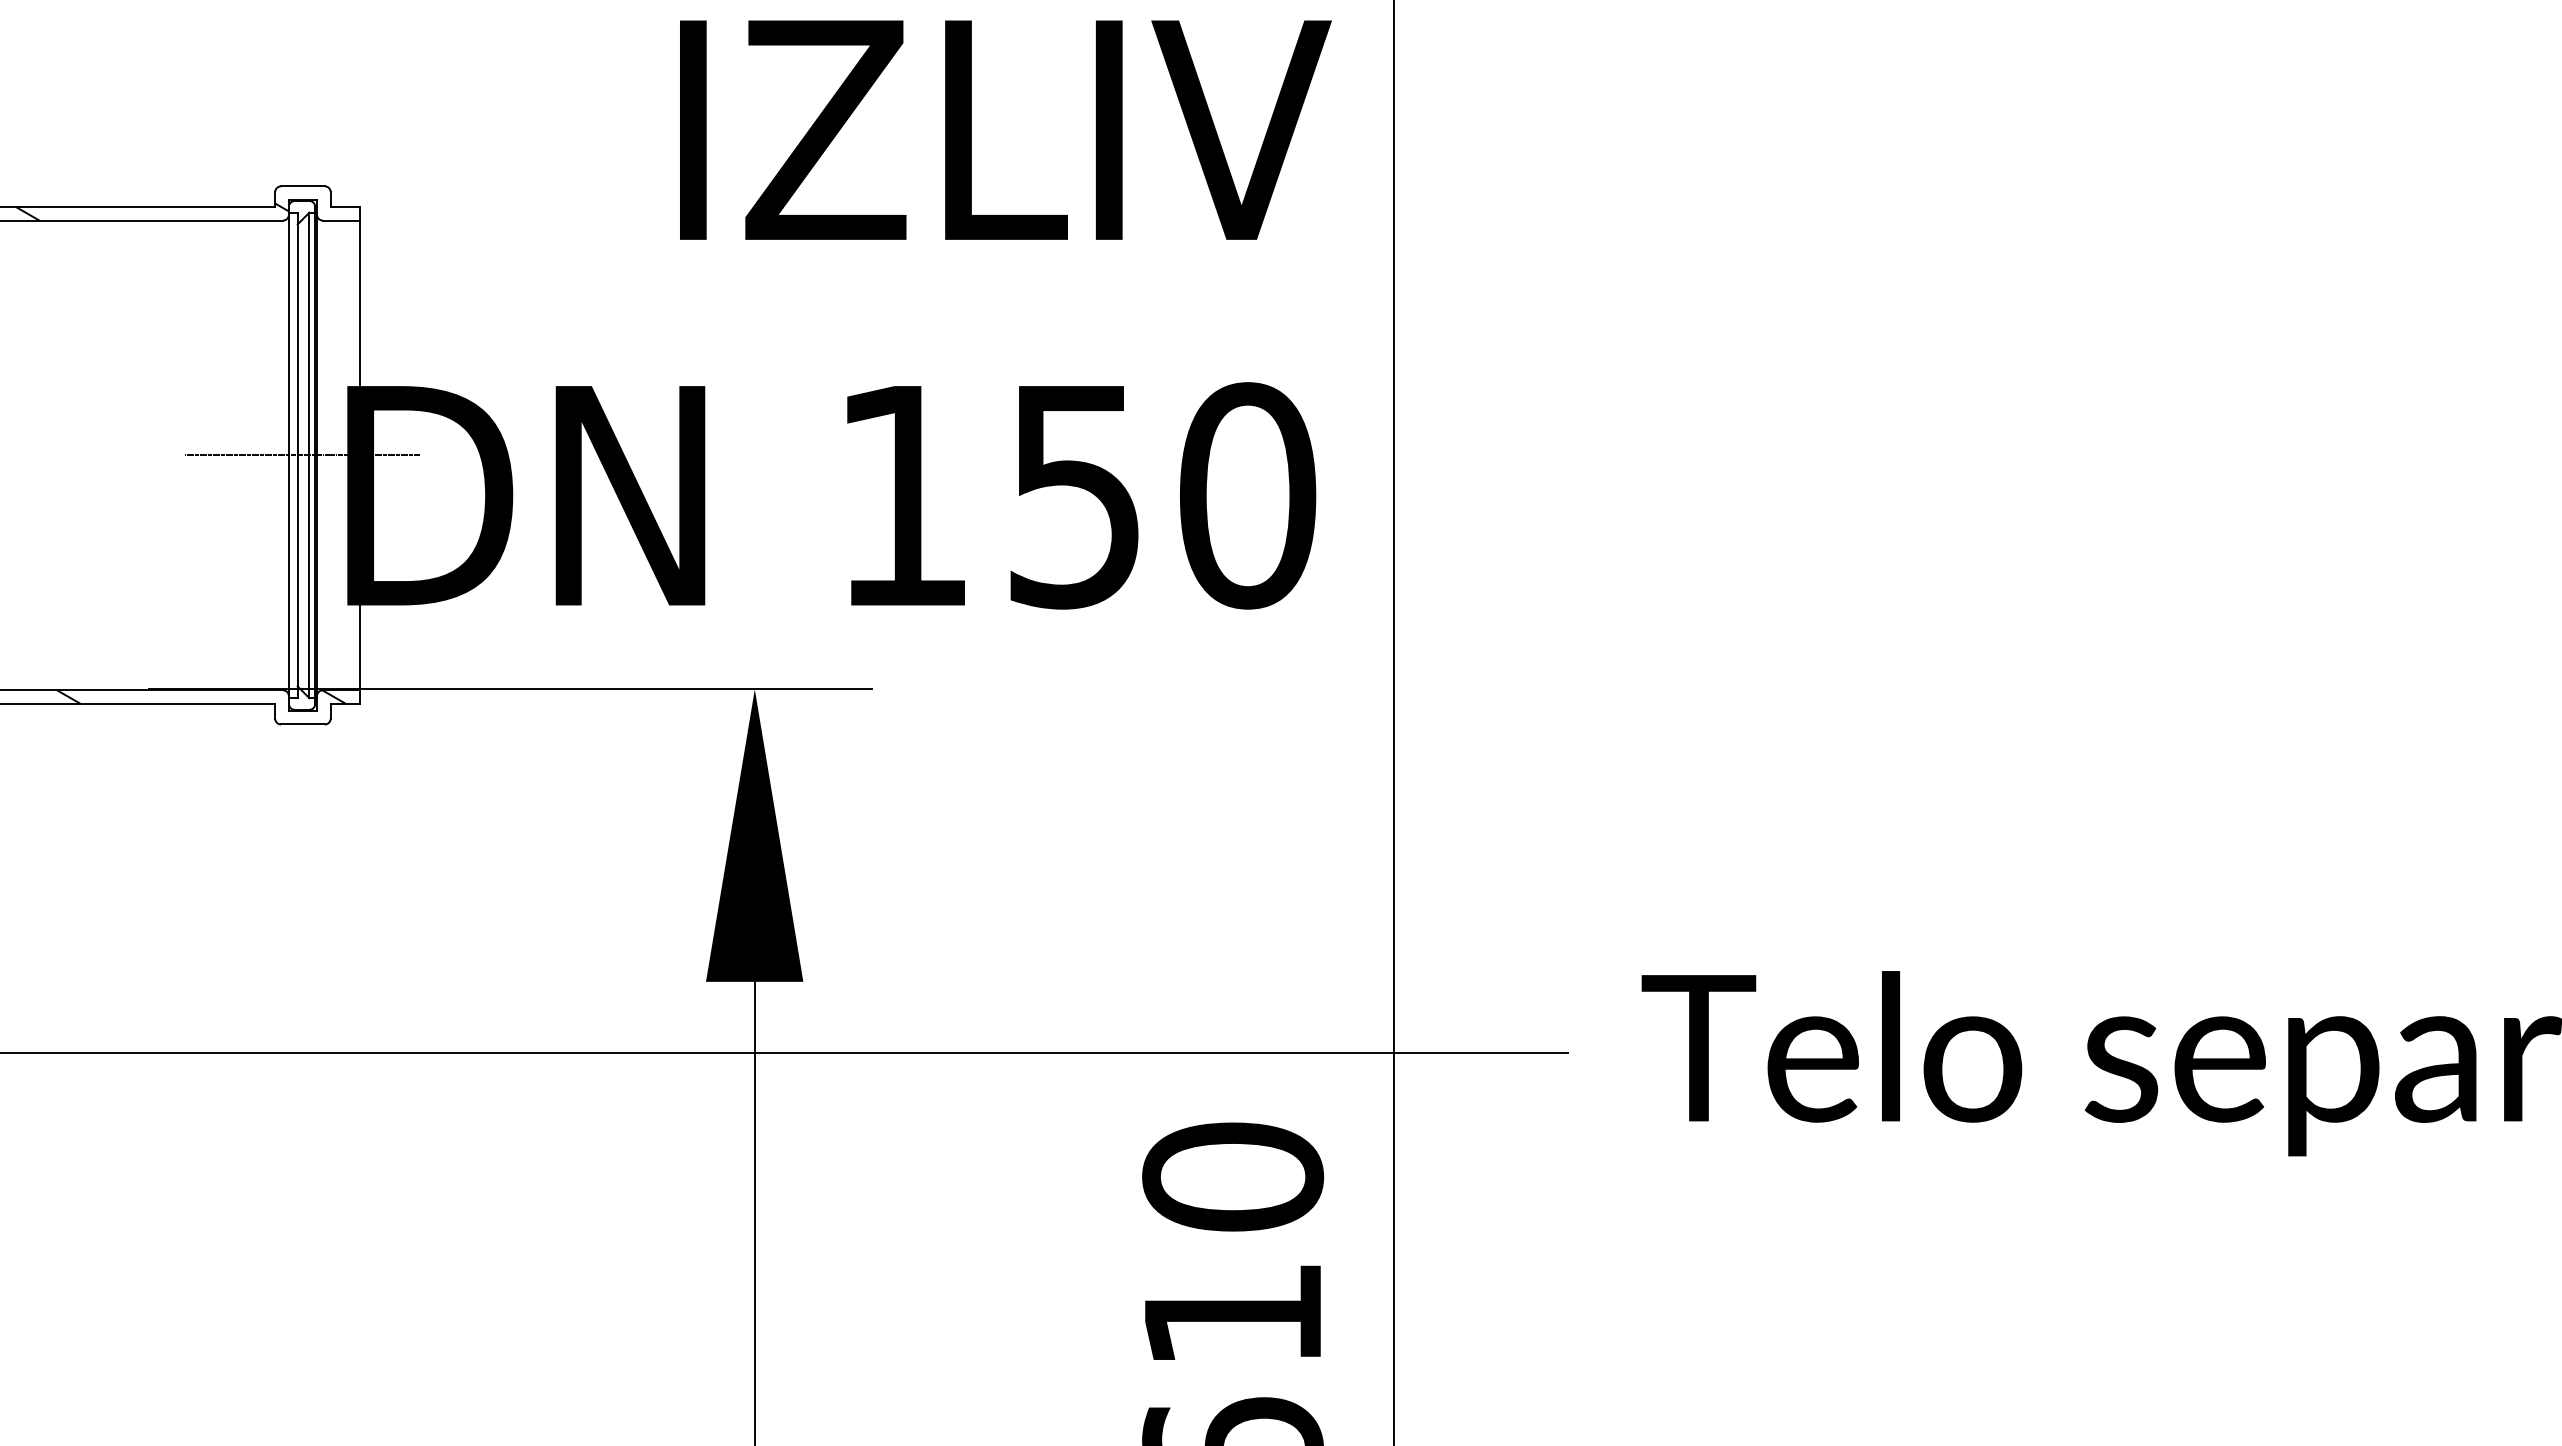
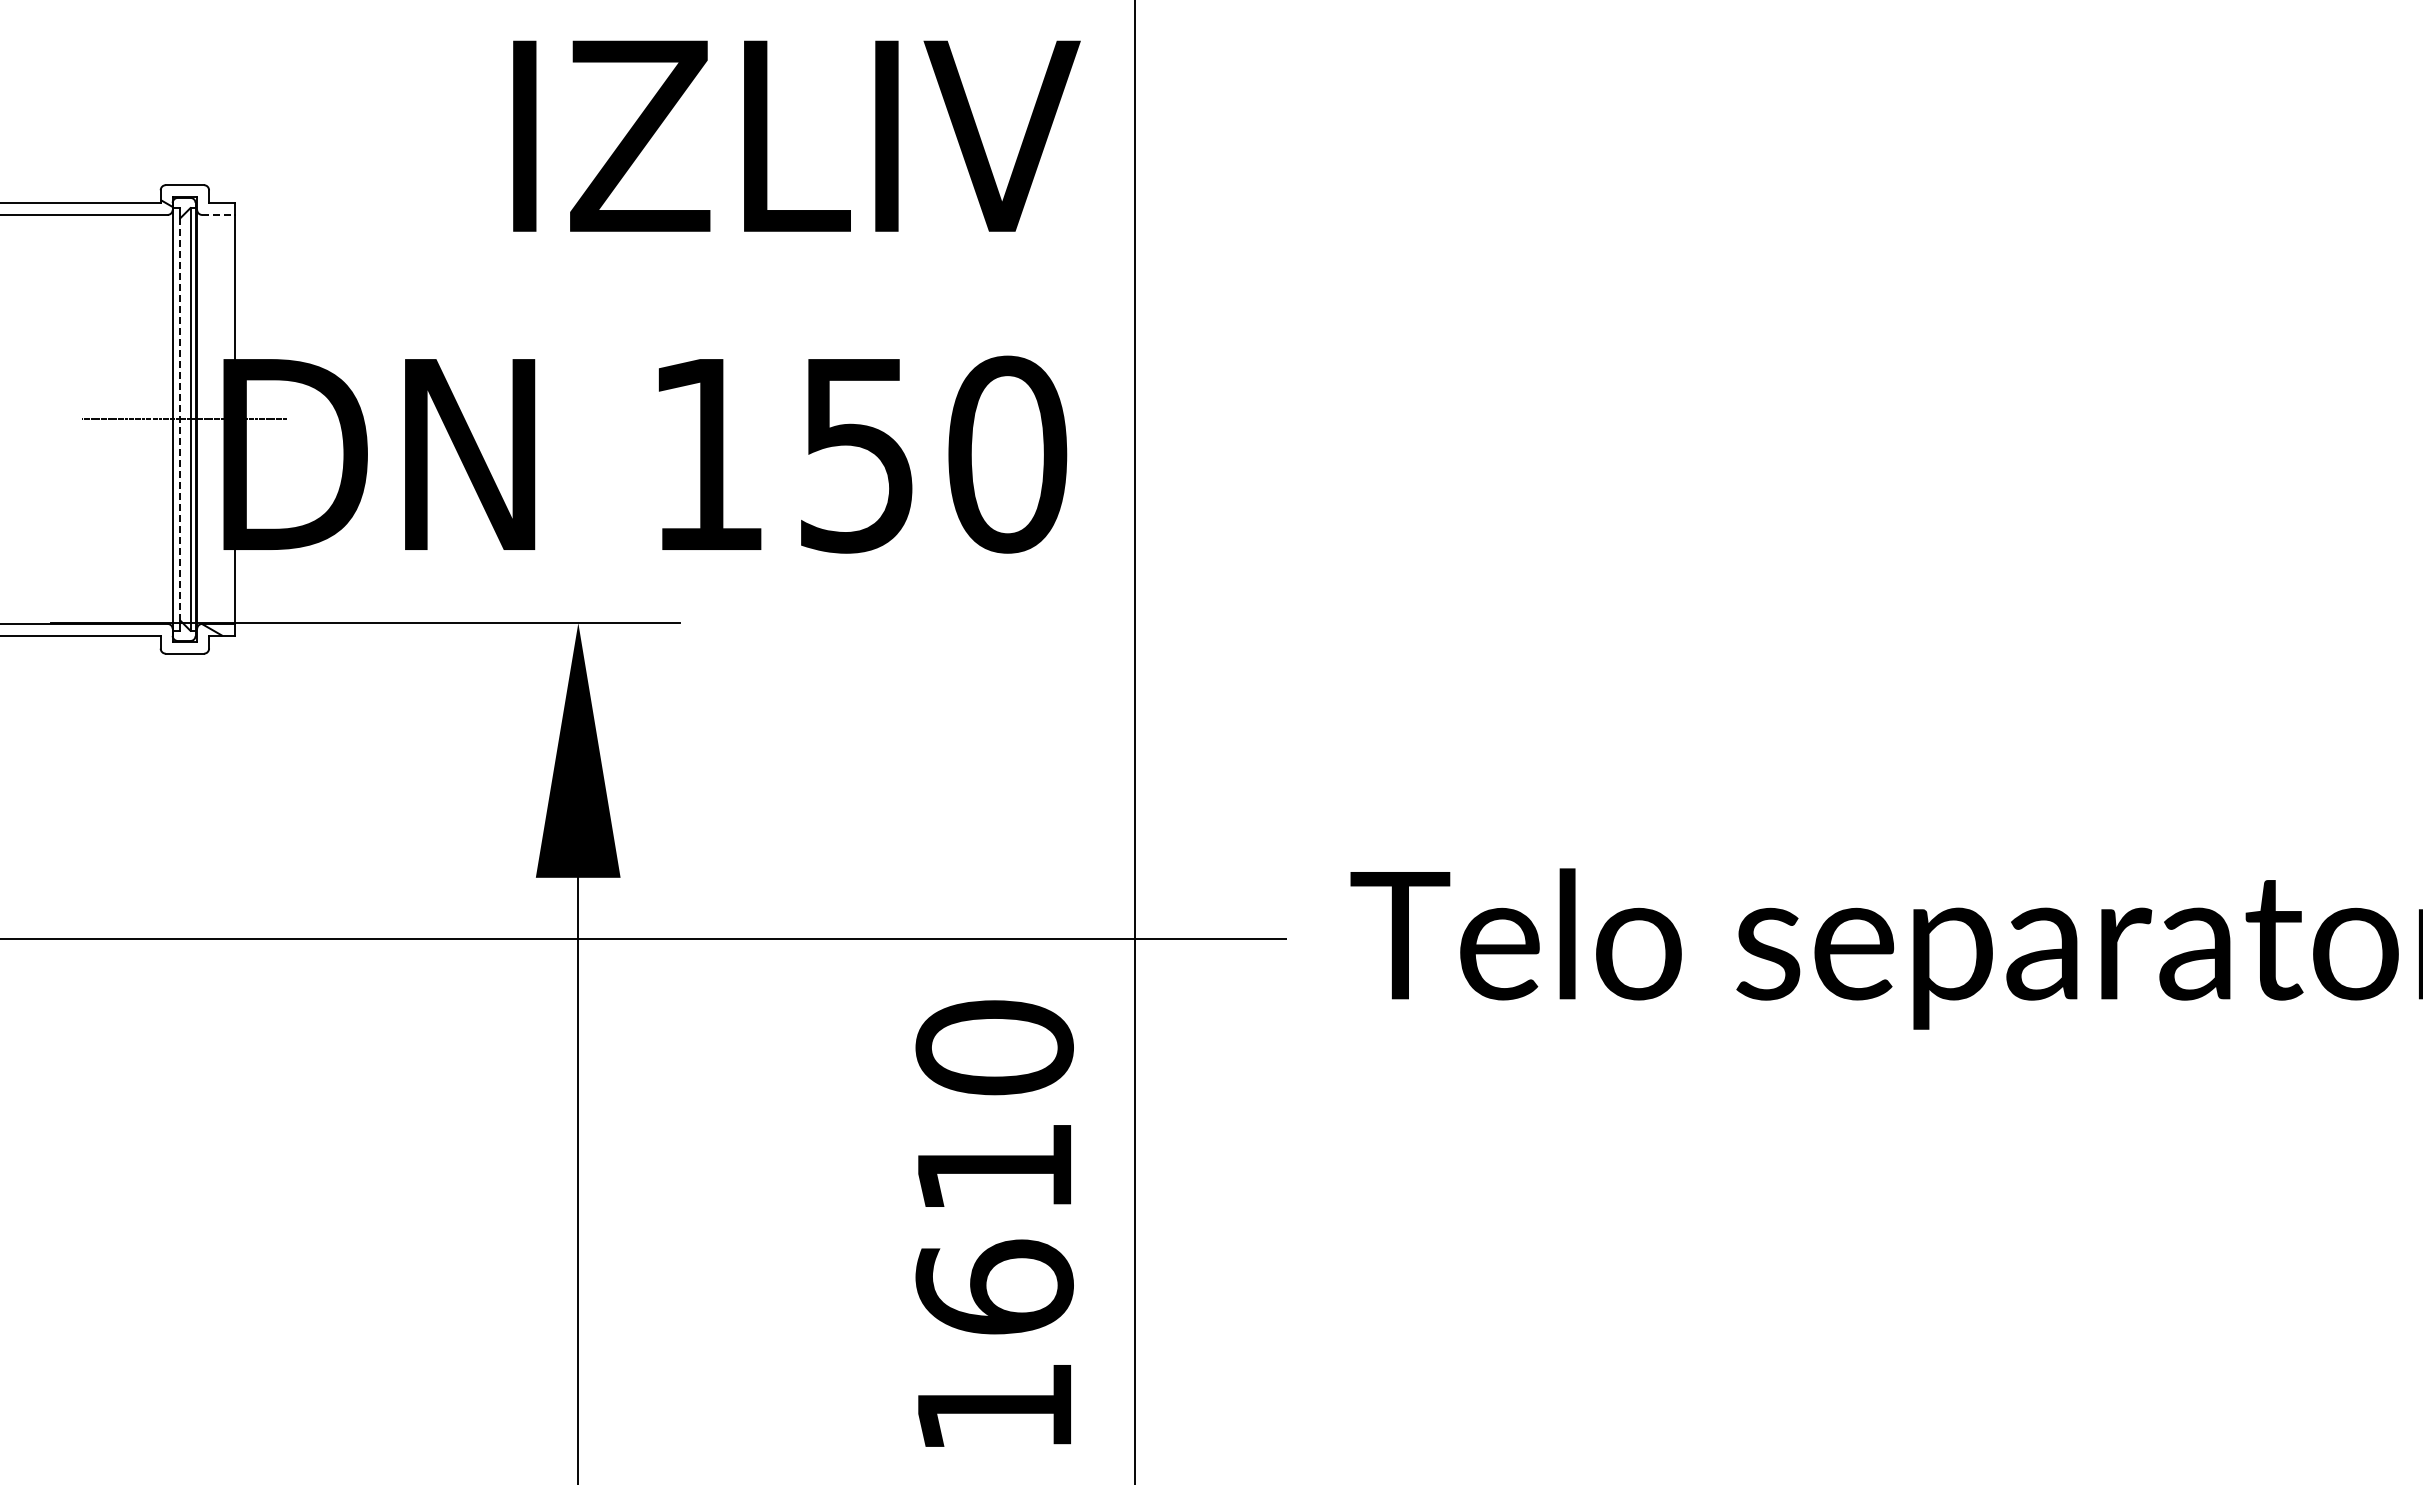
line: (341, 220) -> (218, 214), solid -> dashed
line: (297, 455) -> (180, 419), solid -> dashed

